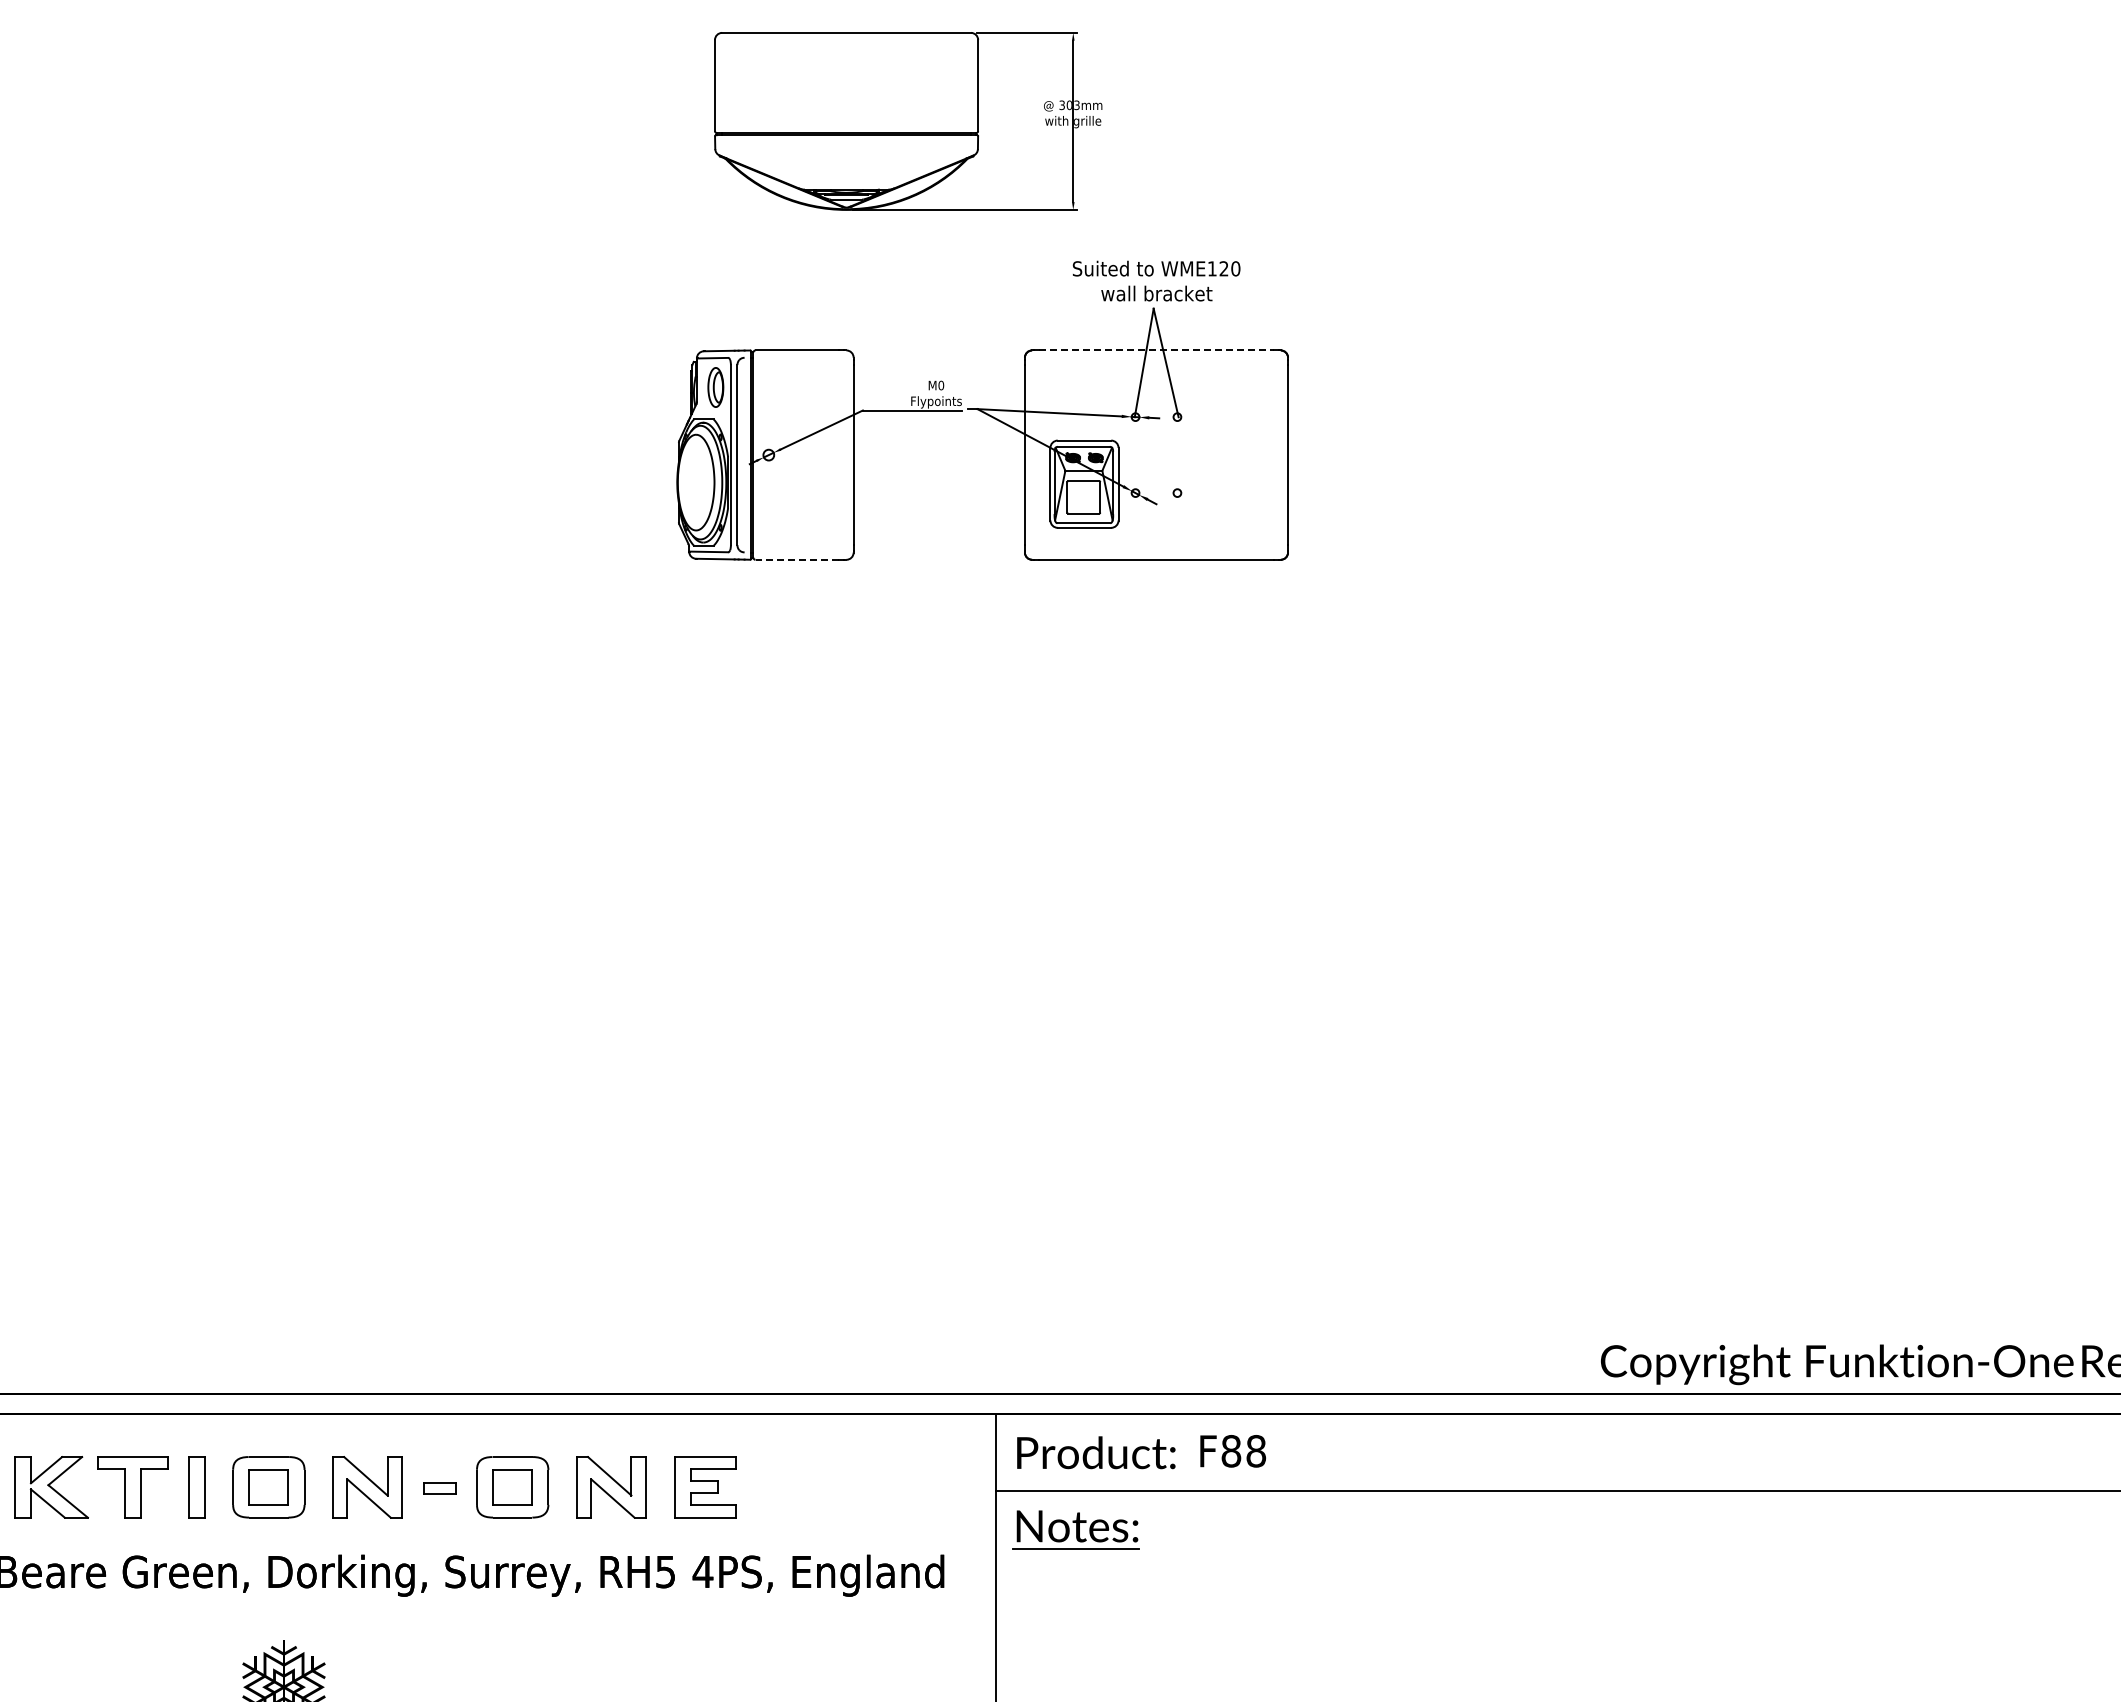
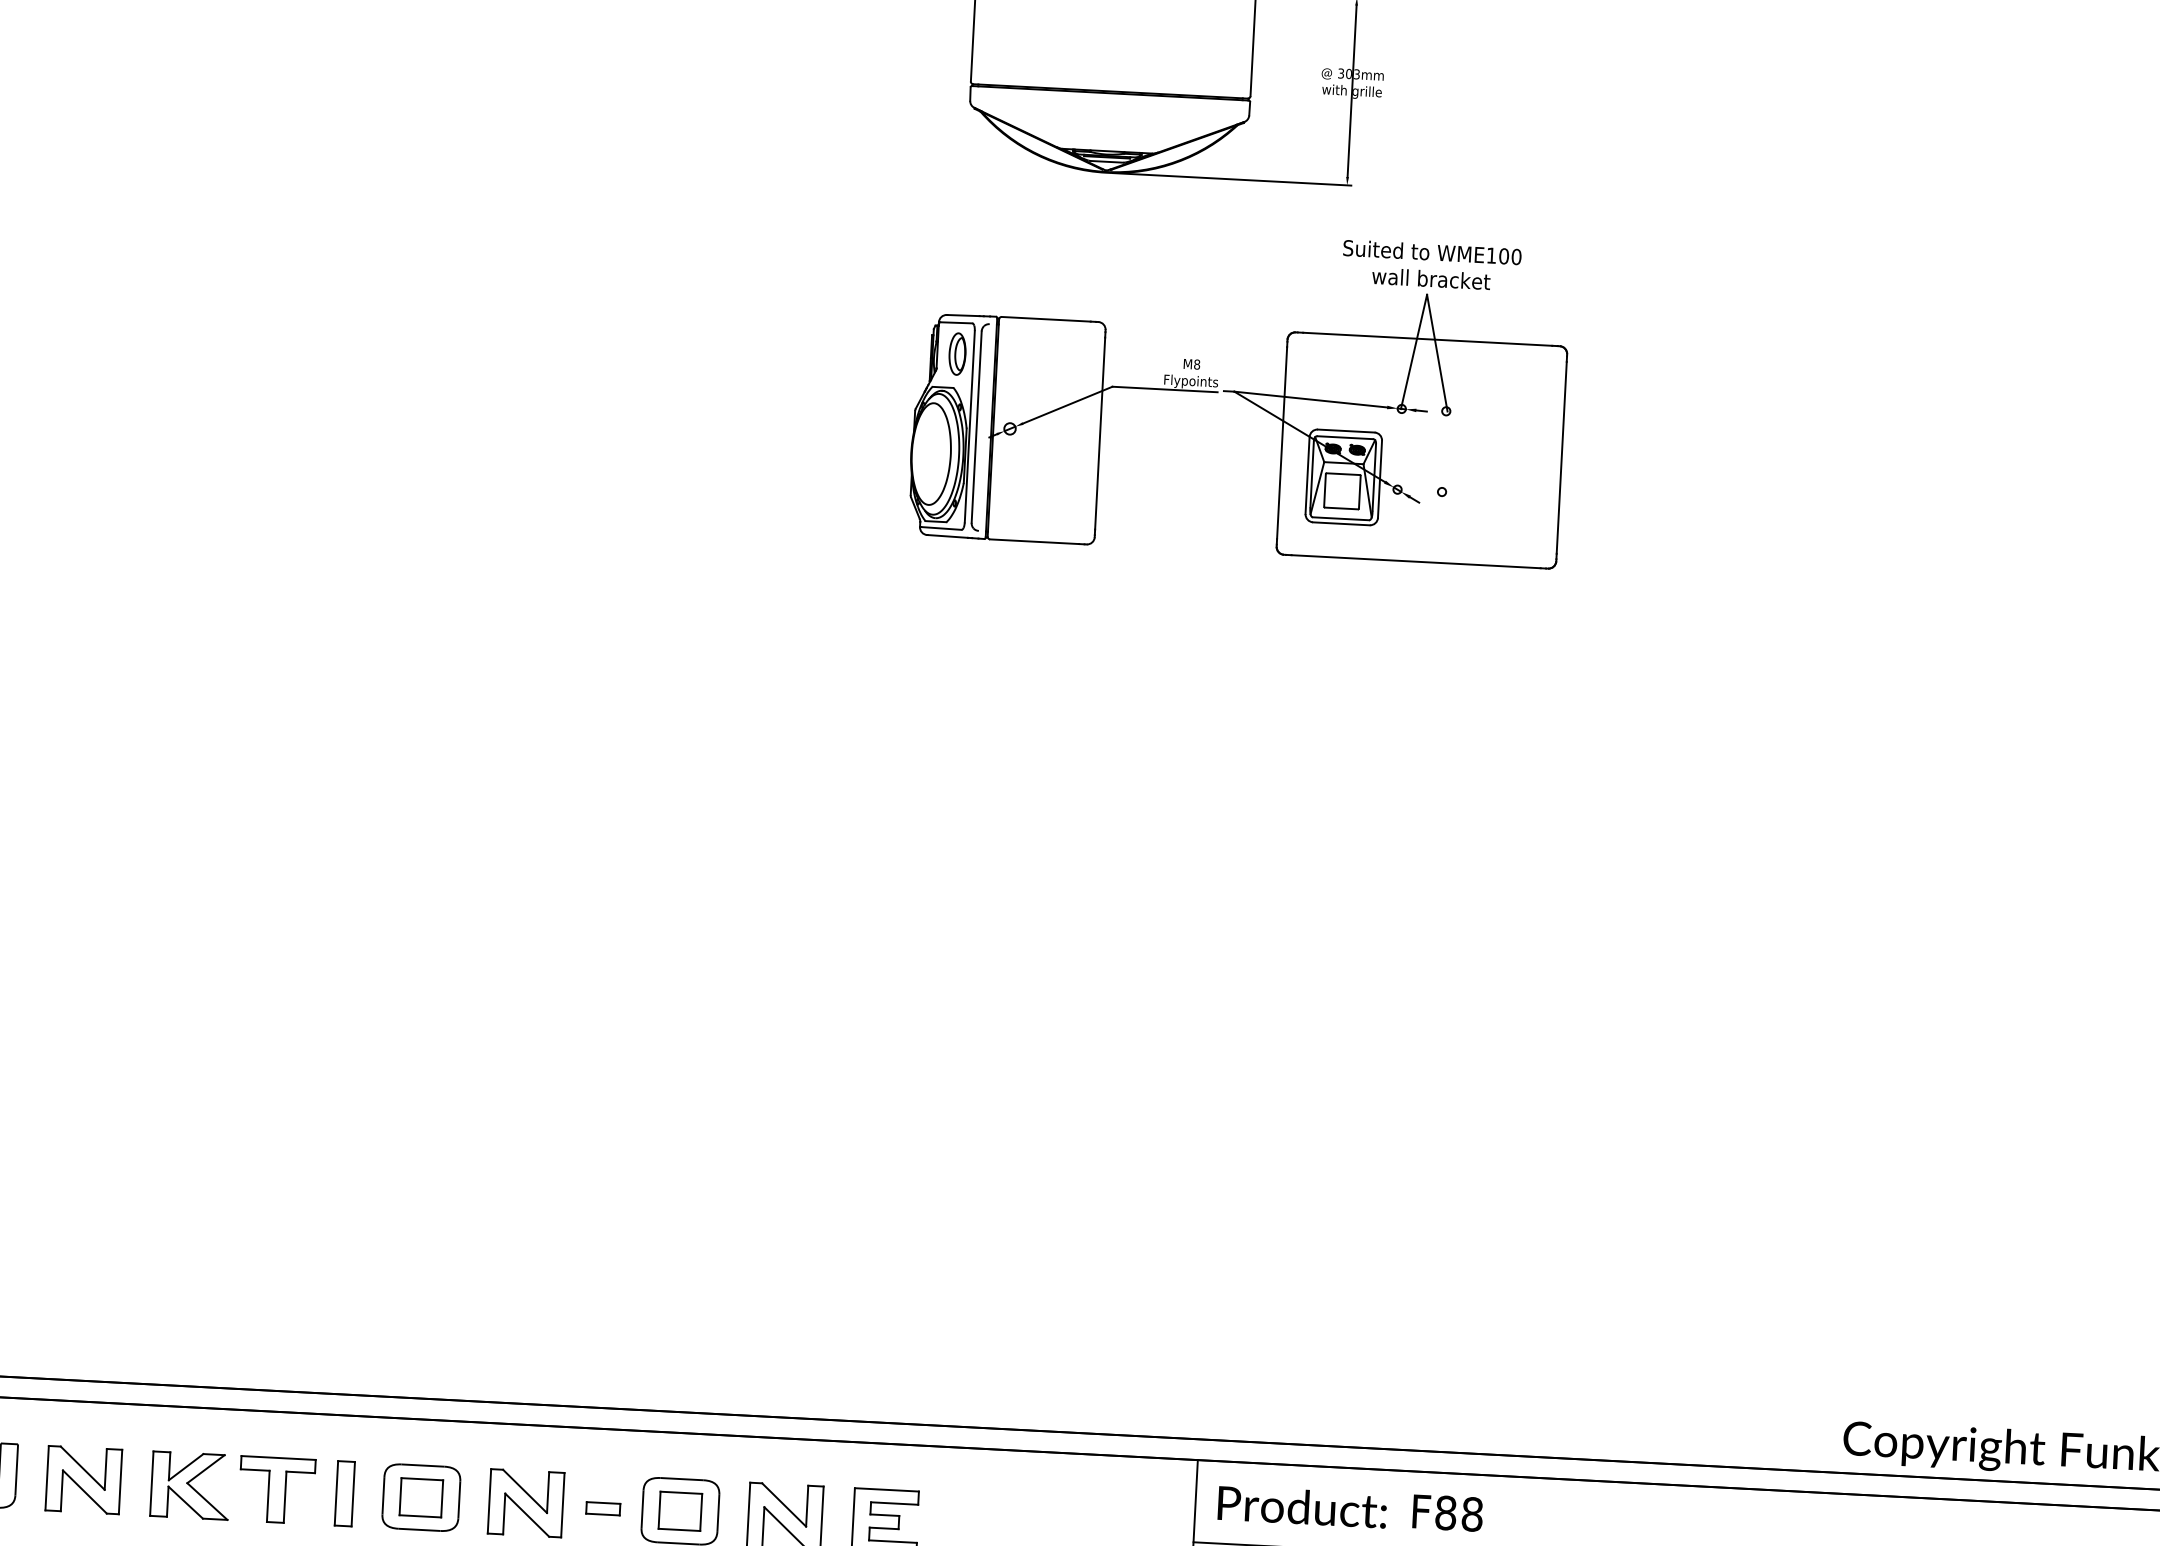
text: (1223, 268) -> (1503, 255), WME120 -> WME100
line: (1156, 350) -> (1427, 339), dashed -> solid
text: (941, 385) -> (1197, 364), M0 -> M8
line: (797, 559) -> (1034, 541), dashed -> solid

